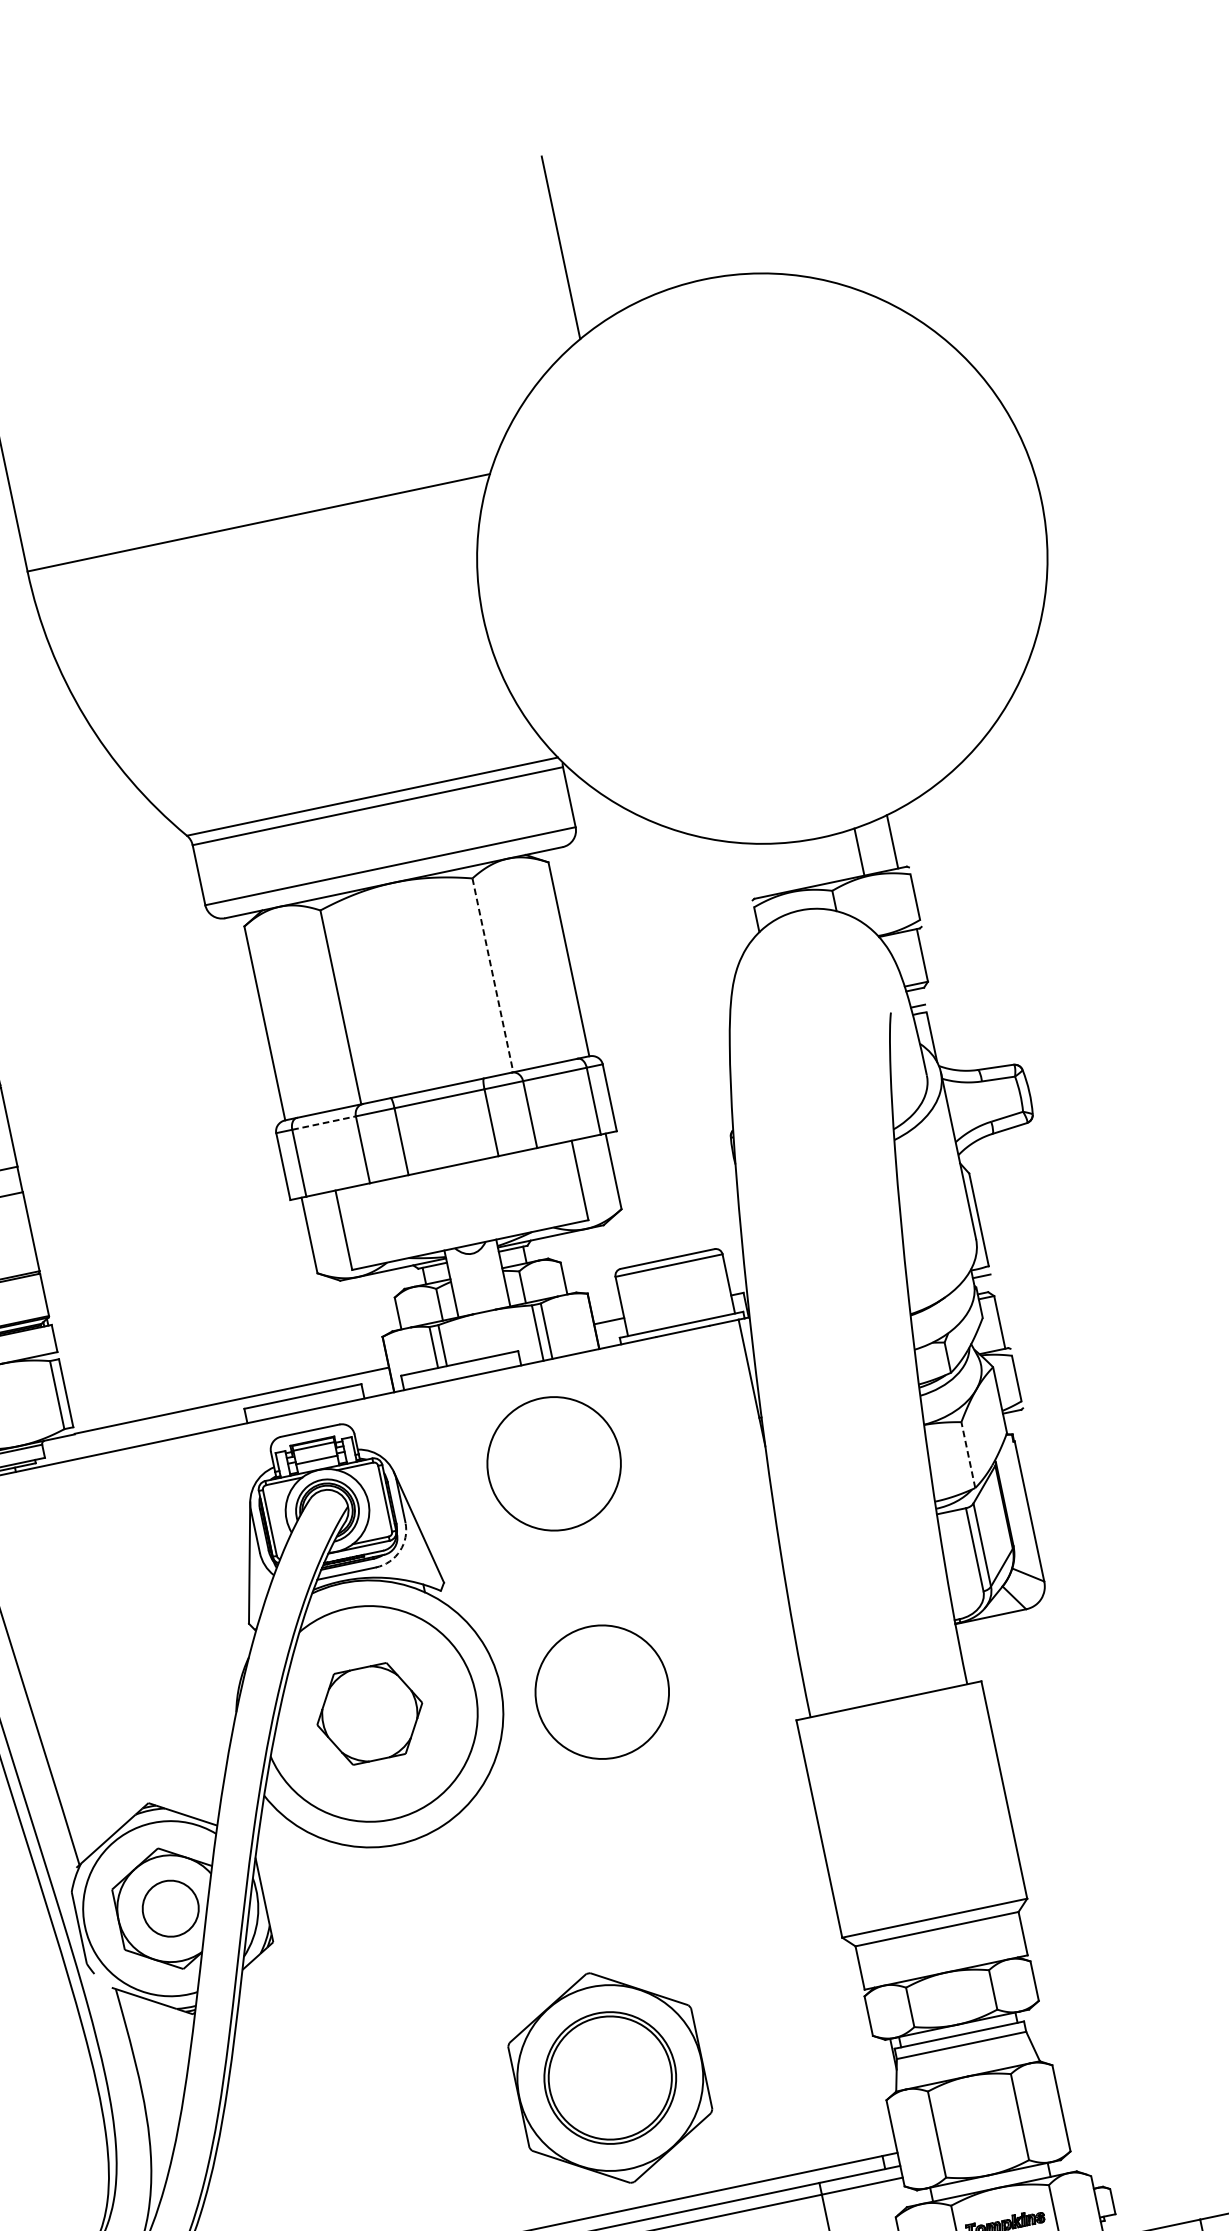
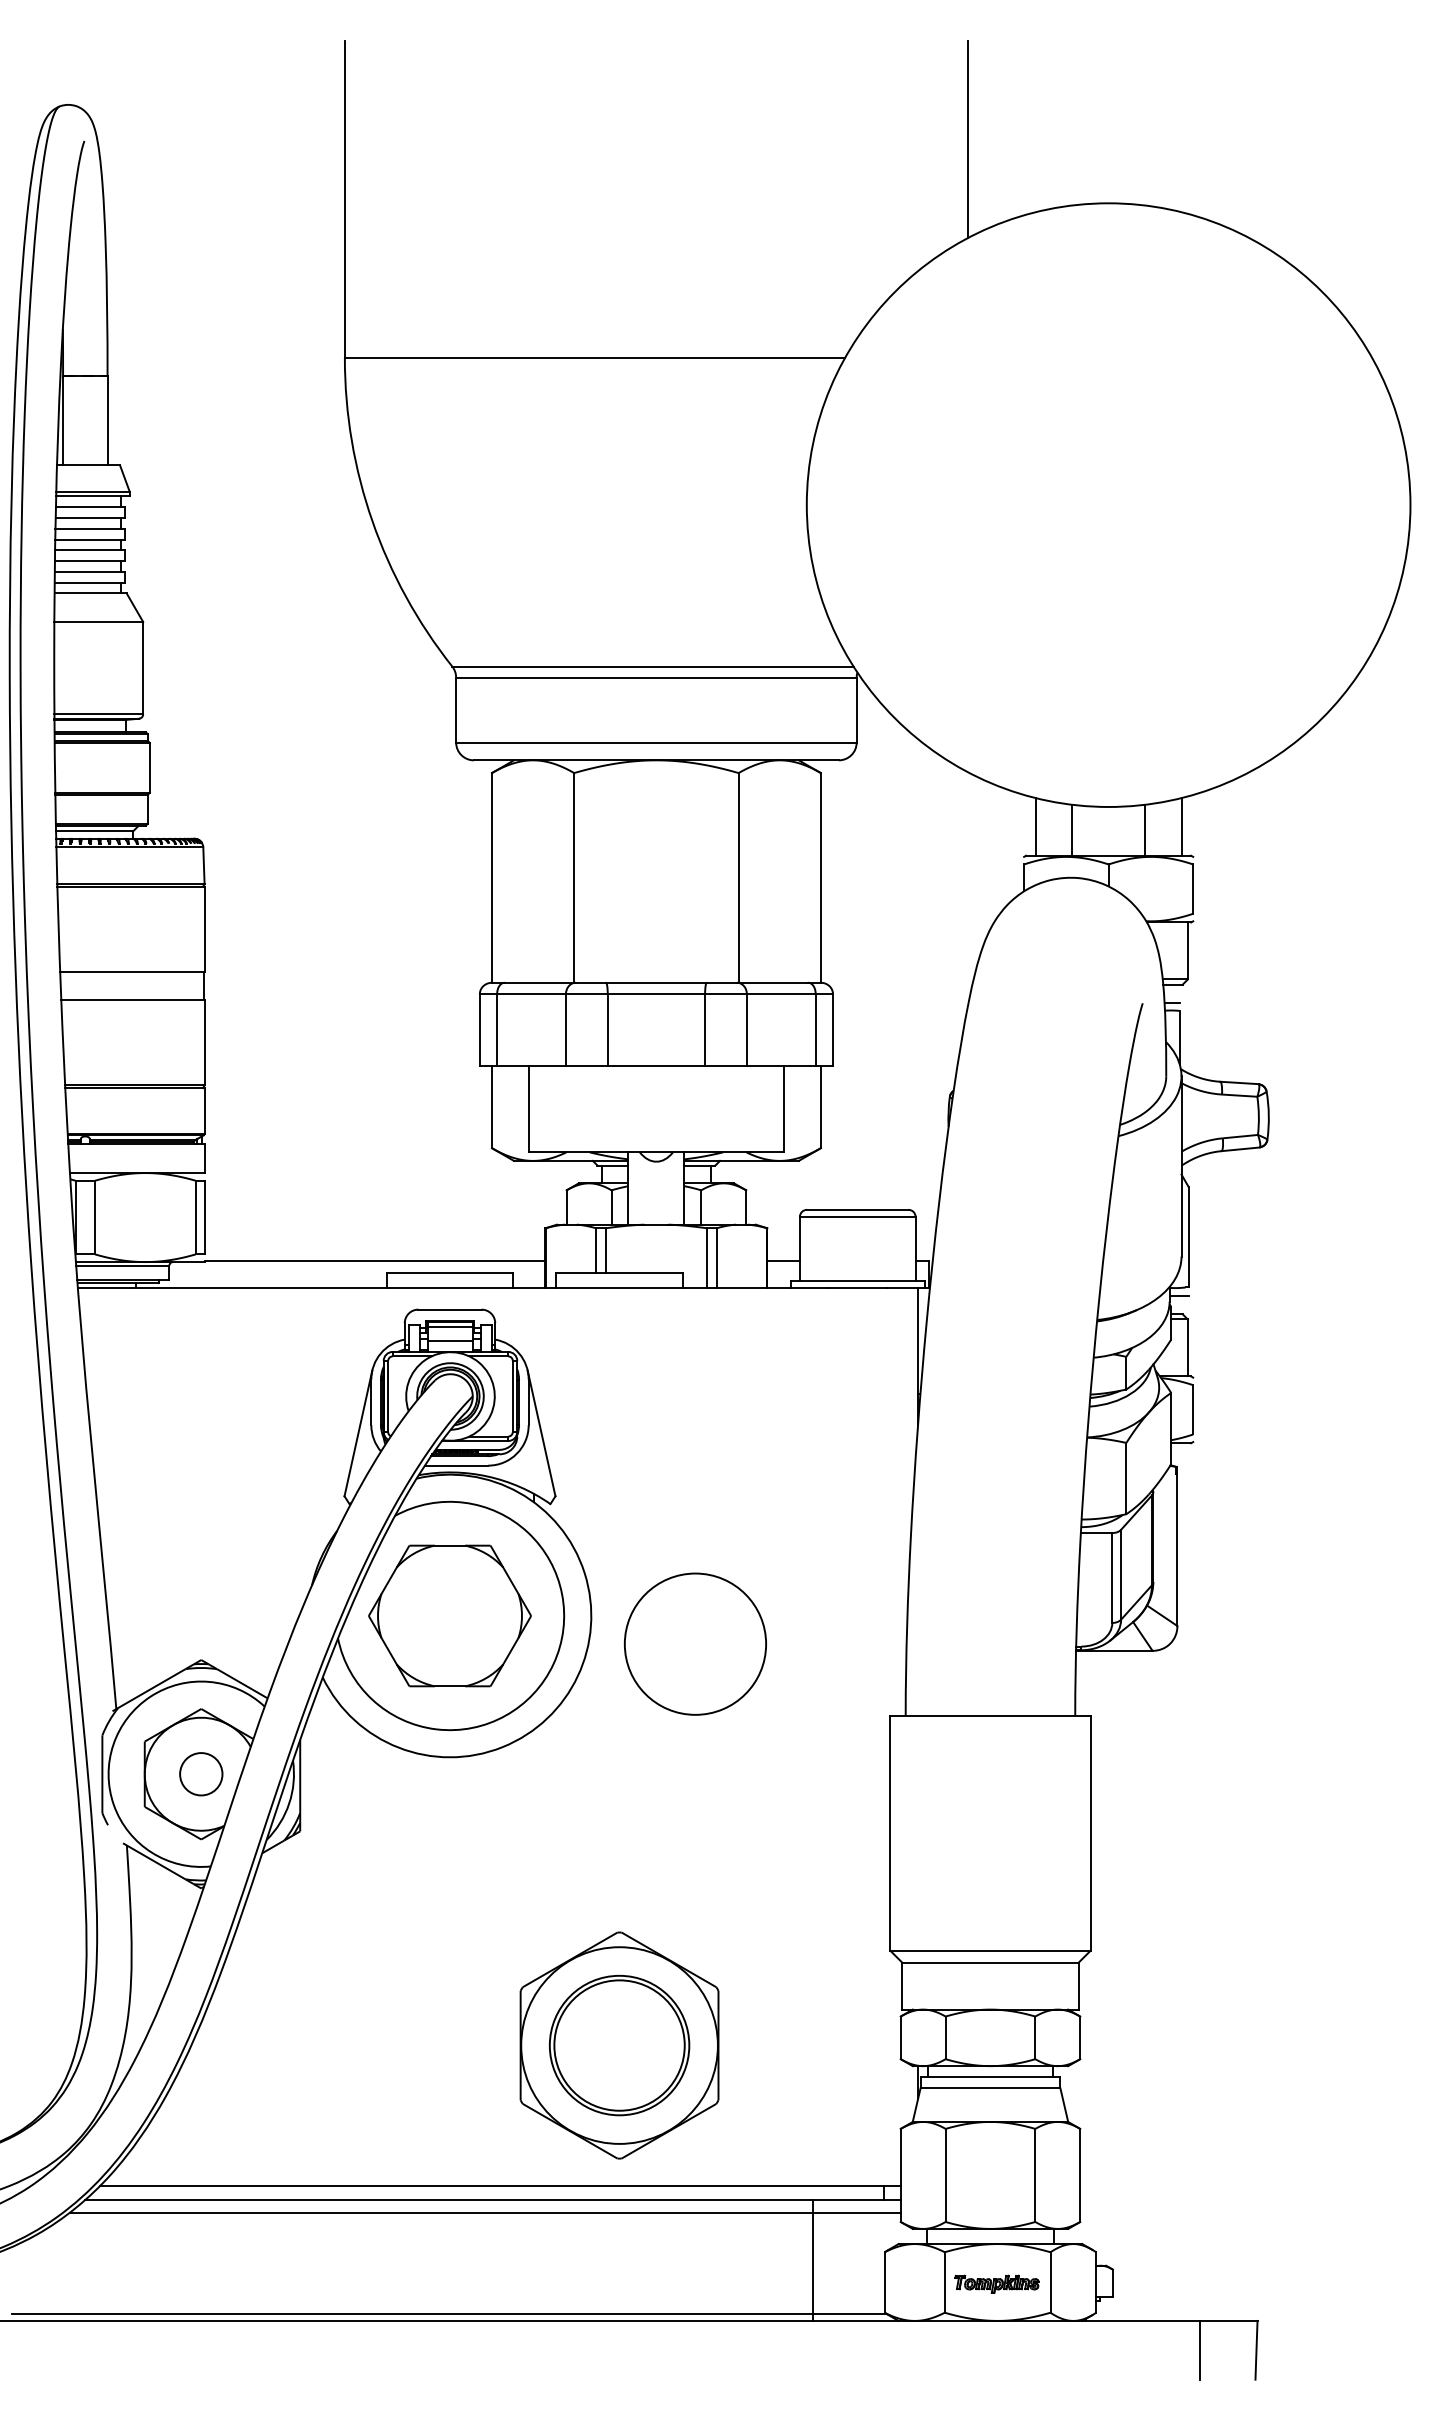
line: (792, 865) -> (1072, 829), added
line: (757, 869) -> (1035, 826), added
line: (492, 974) -> (738, 877), dashed -> solid
line: (325, 1123) -> (532, 994), dashed -> solid
line: (968, 1455) -> (1126, 1478), dashed -> solid
circle: (553, 1463) -> (694, 1396), removed
arc: (399, 1550) -> (516, 1453), dashed -> solid
part: (369, 1713) -> (449, 1615), size x1.43
circle: (170, 1908) -> (201, 1774), size x0.71

